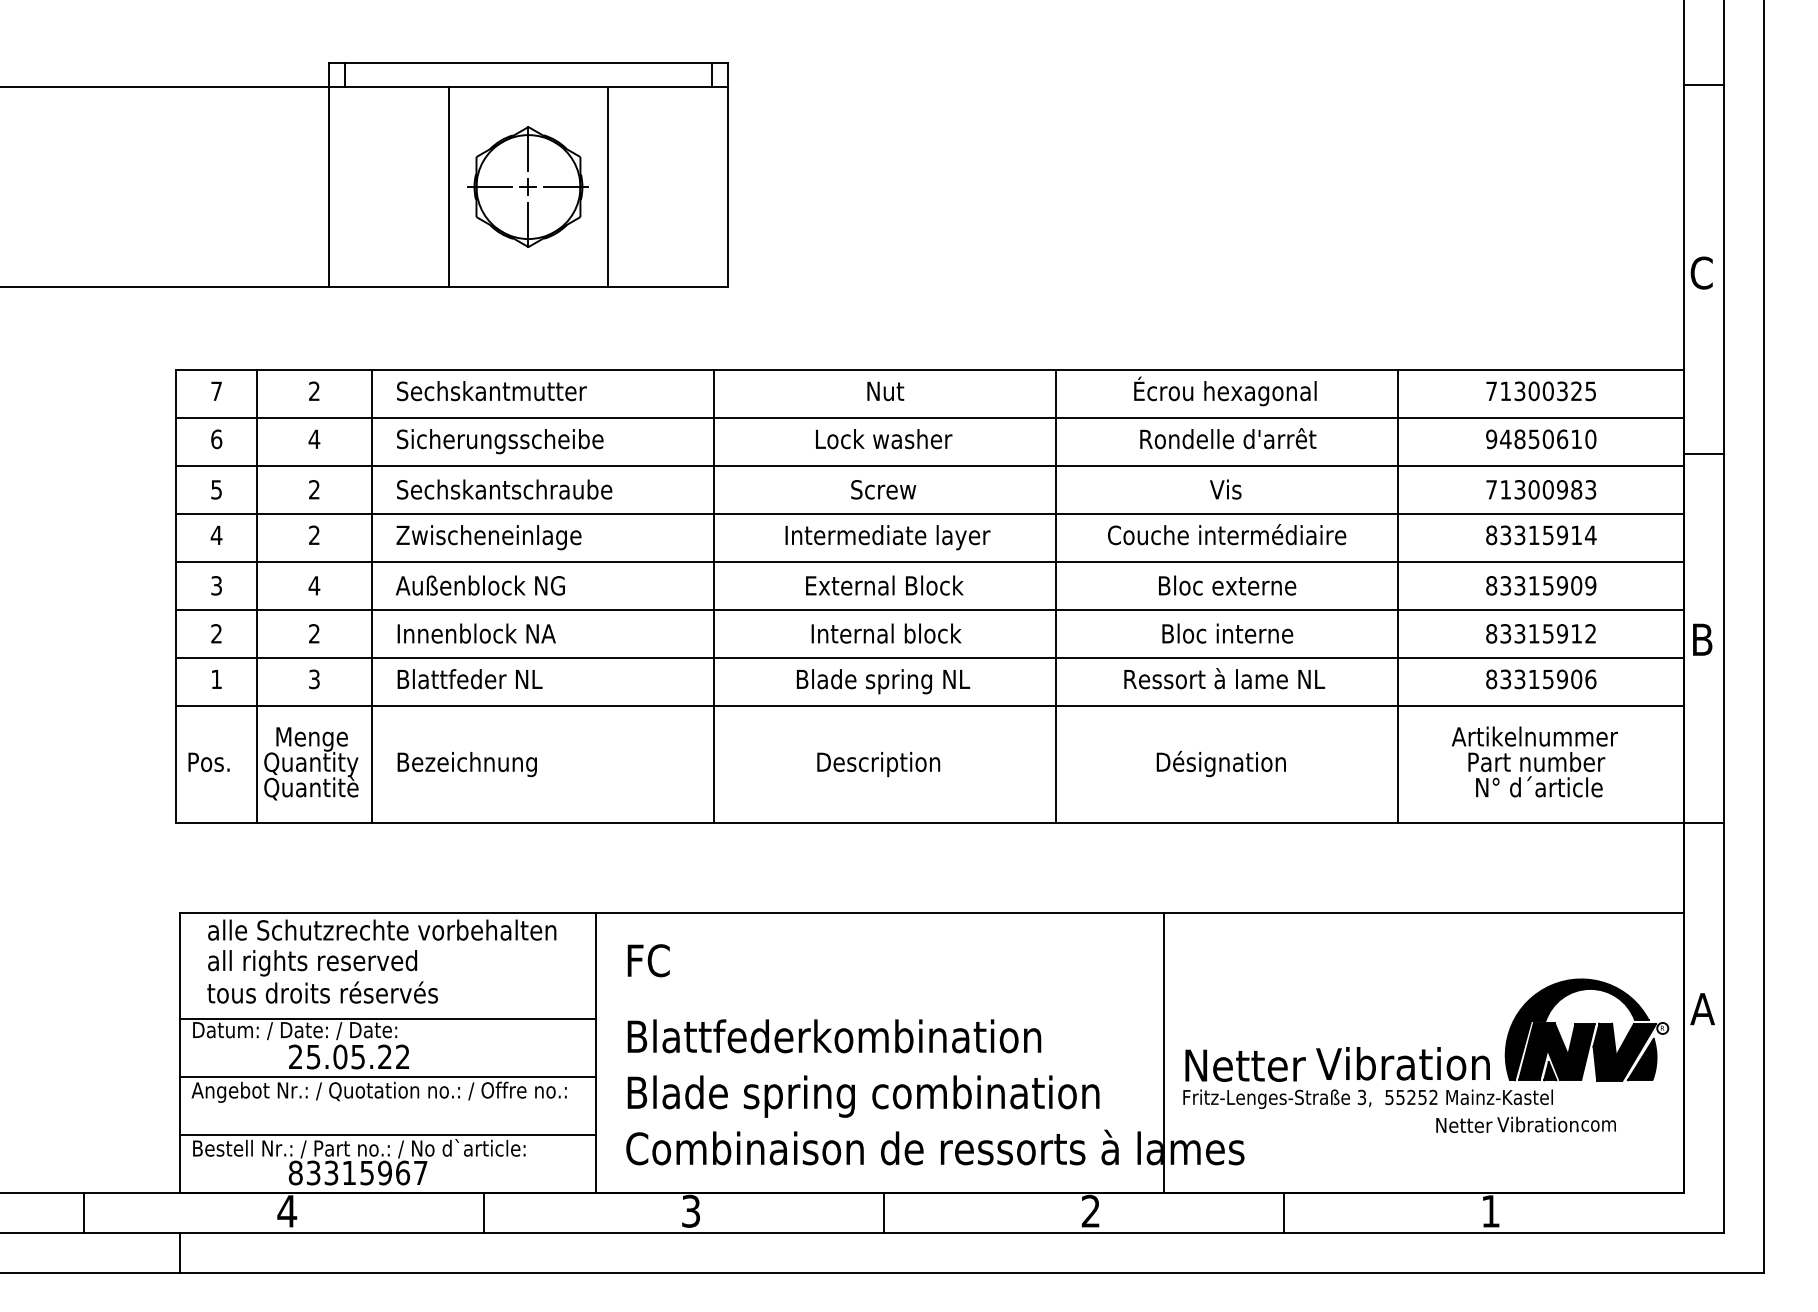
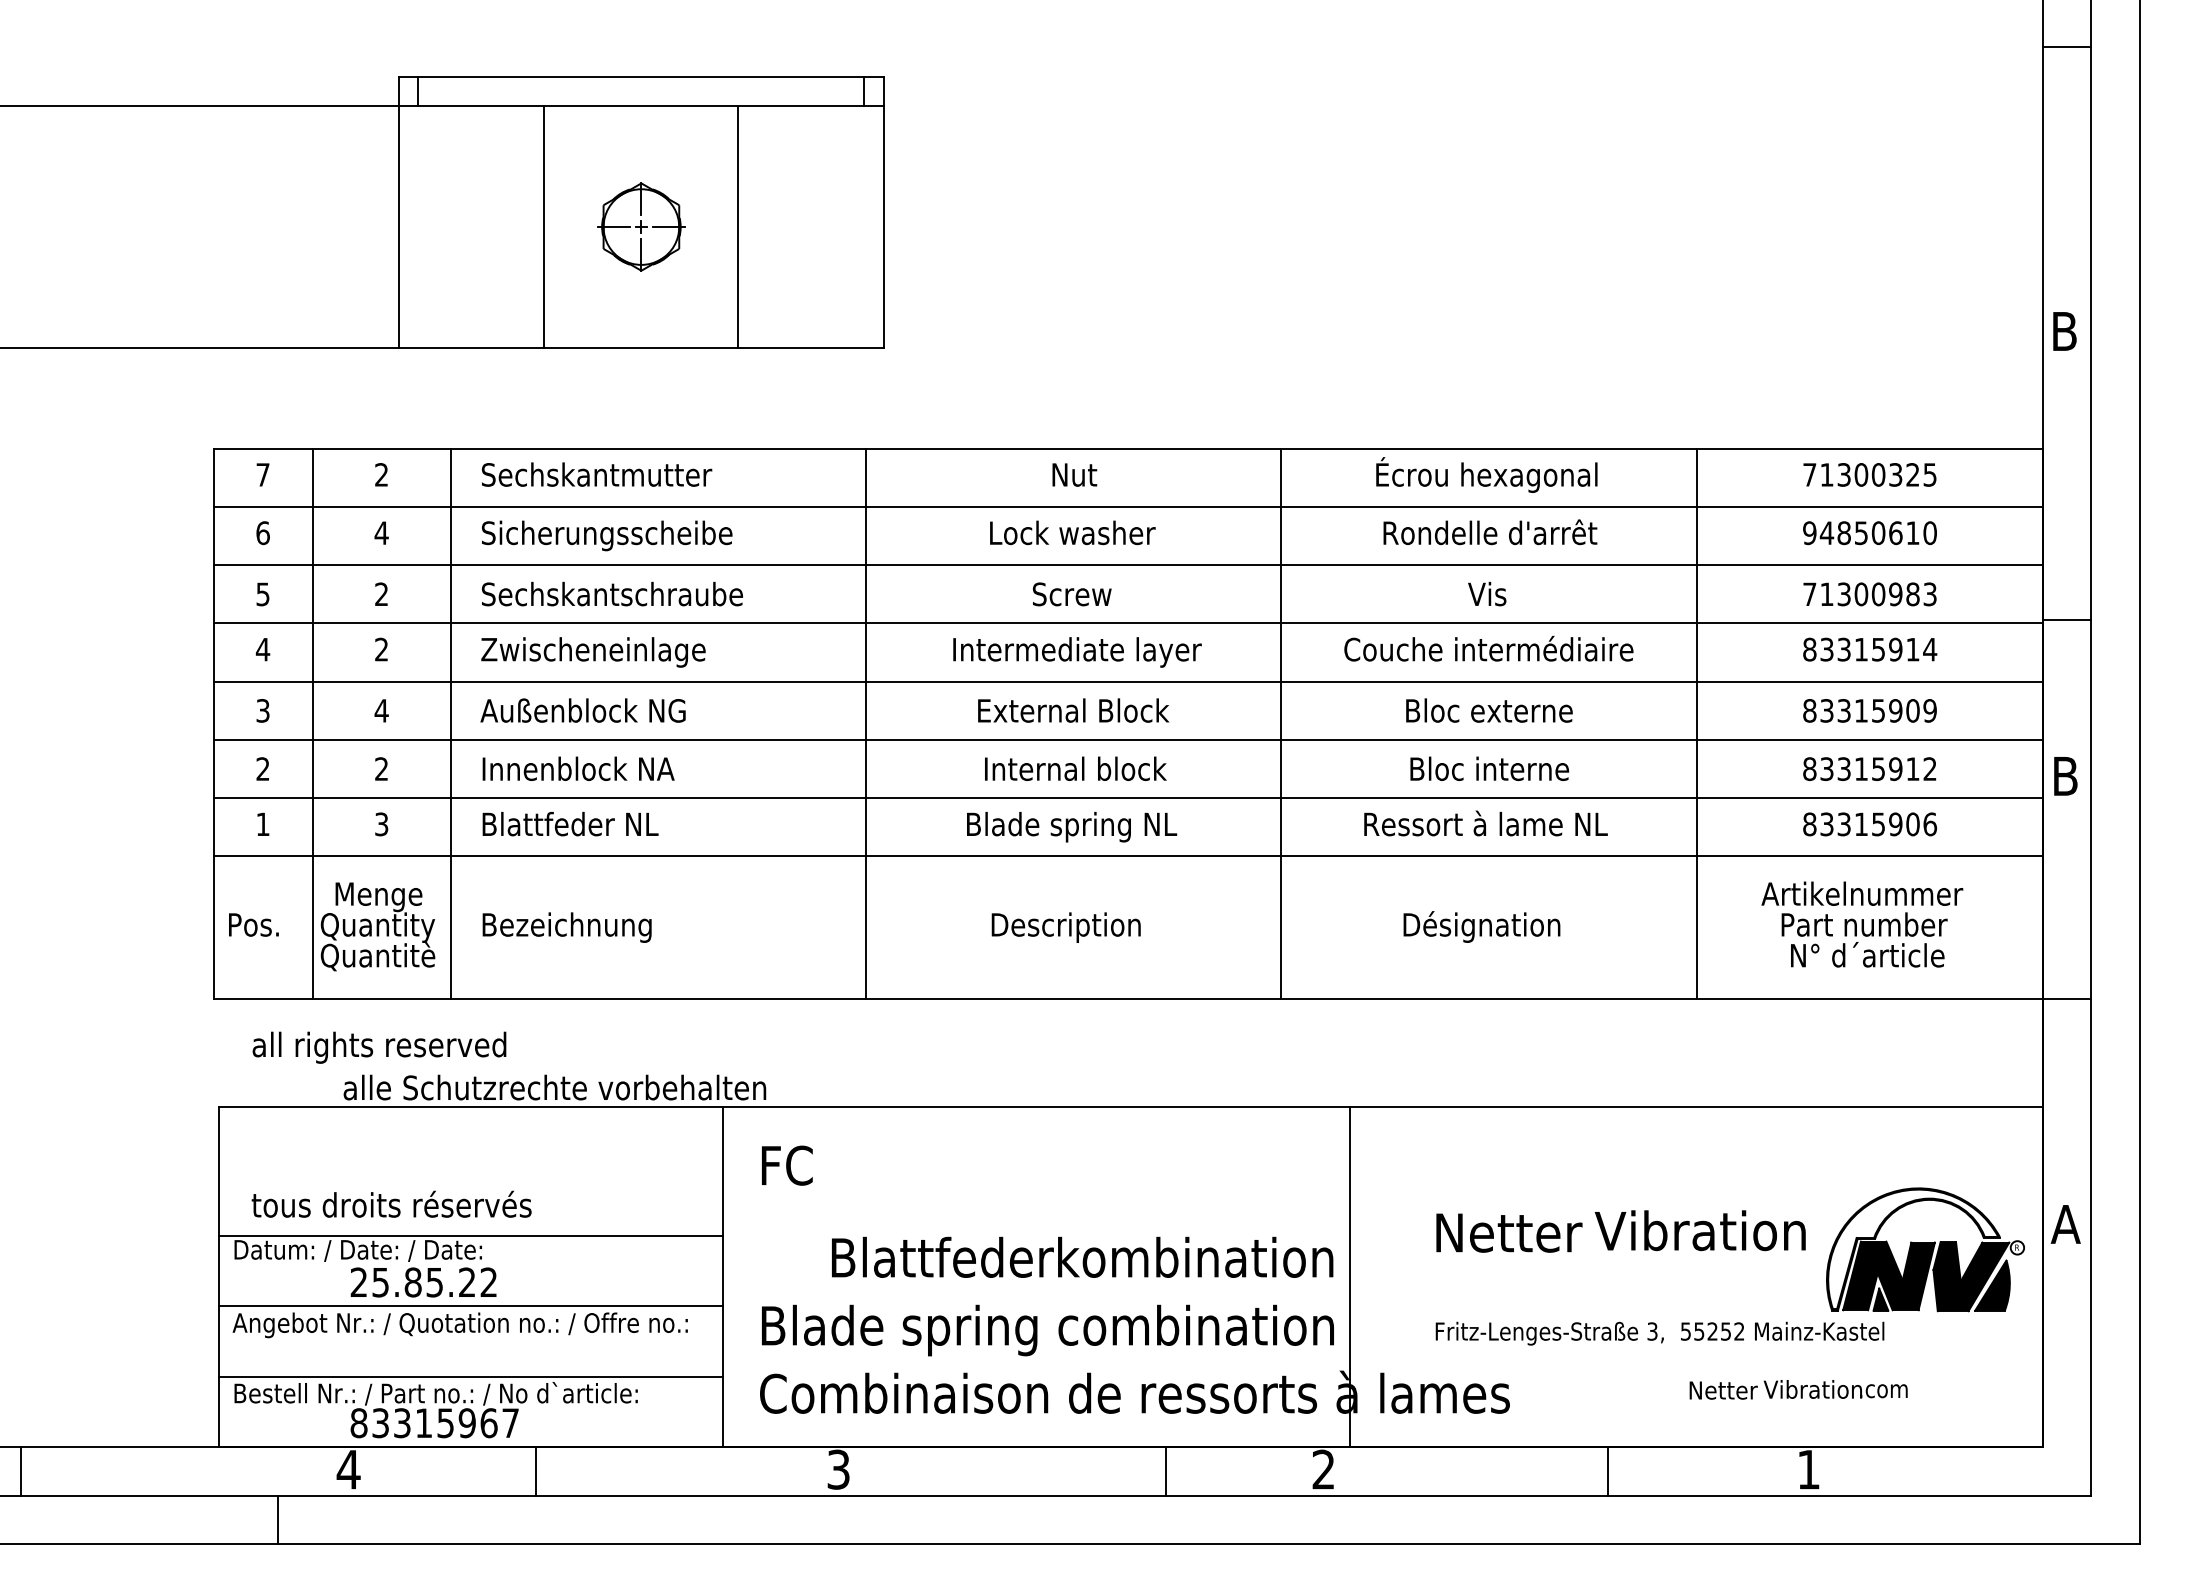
line: (1703, 85) -> (2066, 47), moved
part: (528, 186) -> (641, 226), size x0.6
text: (1701, 273) -> (2064, 331), C -> B
line: (1703, 454) -> (2066, 620), moved
text: (381, 930) -> (554, 1087), moved
text: (312, 963) -> (379, 1047), moved
fill: (1577, 1029) -> (1913, 1249), removed
text: (834, 1035) -> (1082, 1256), moved
line: (1164, 1052) -> (1350, 1277), moved
text: (339, 1057) -> (412, 1282), 25.05.22 -> 25.85.22
text: (1337, 1064) -> (1620, 1231), moved
text: (1525, 1124) -> (1798, 1389), moved
line: (84, 1212) -> (20, 1471), moved
line: (484, 1212) -> (535, 1471), moved
line: (883, 1212) -> (1165, 1471), moved
line: (1283, 1212) -> (1607, 1471), moved
line: (179, 1252) -> (277, 1519), moved

